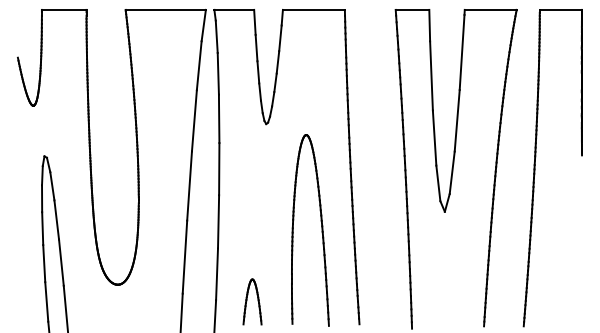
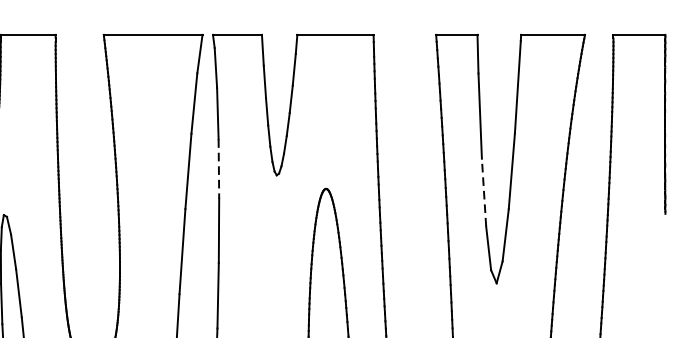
line: (219, 119) -> (219, 169), solid -> dashed
line: (434, 138) -> (483, 193), solid -> dashed

